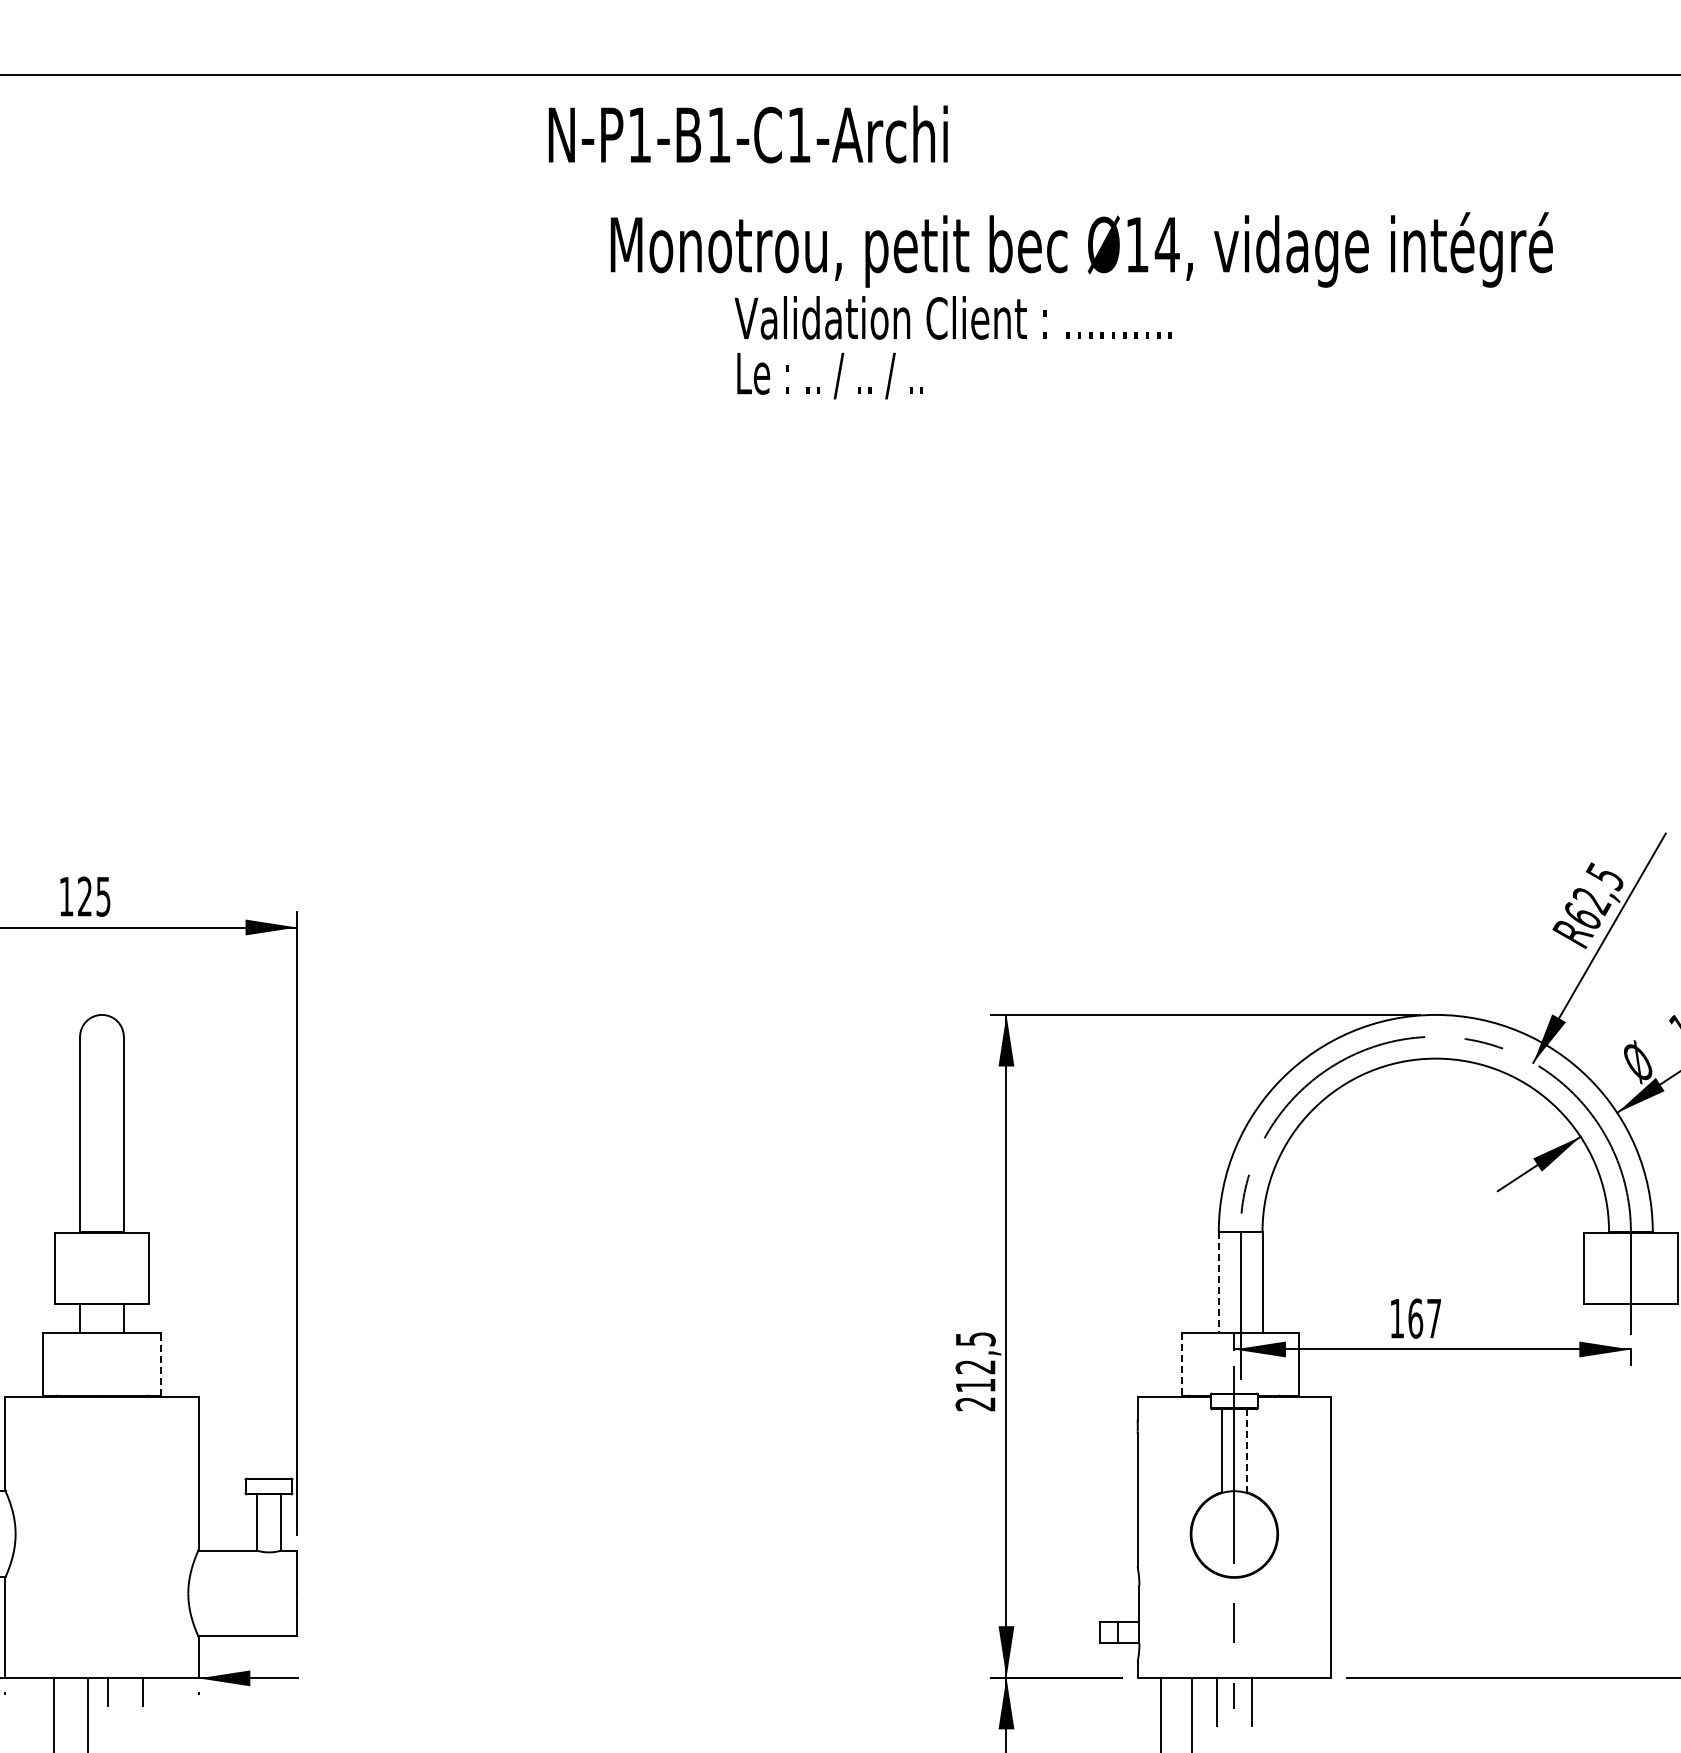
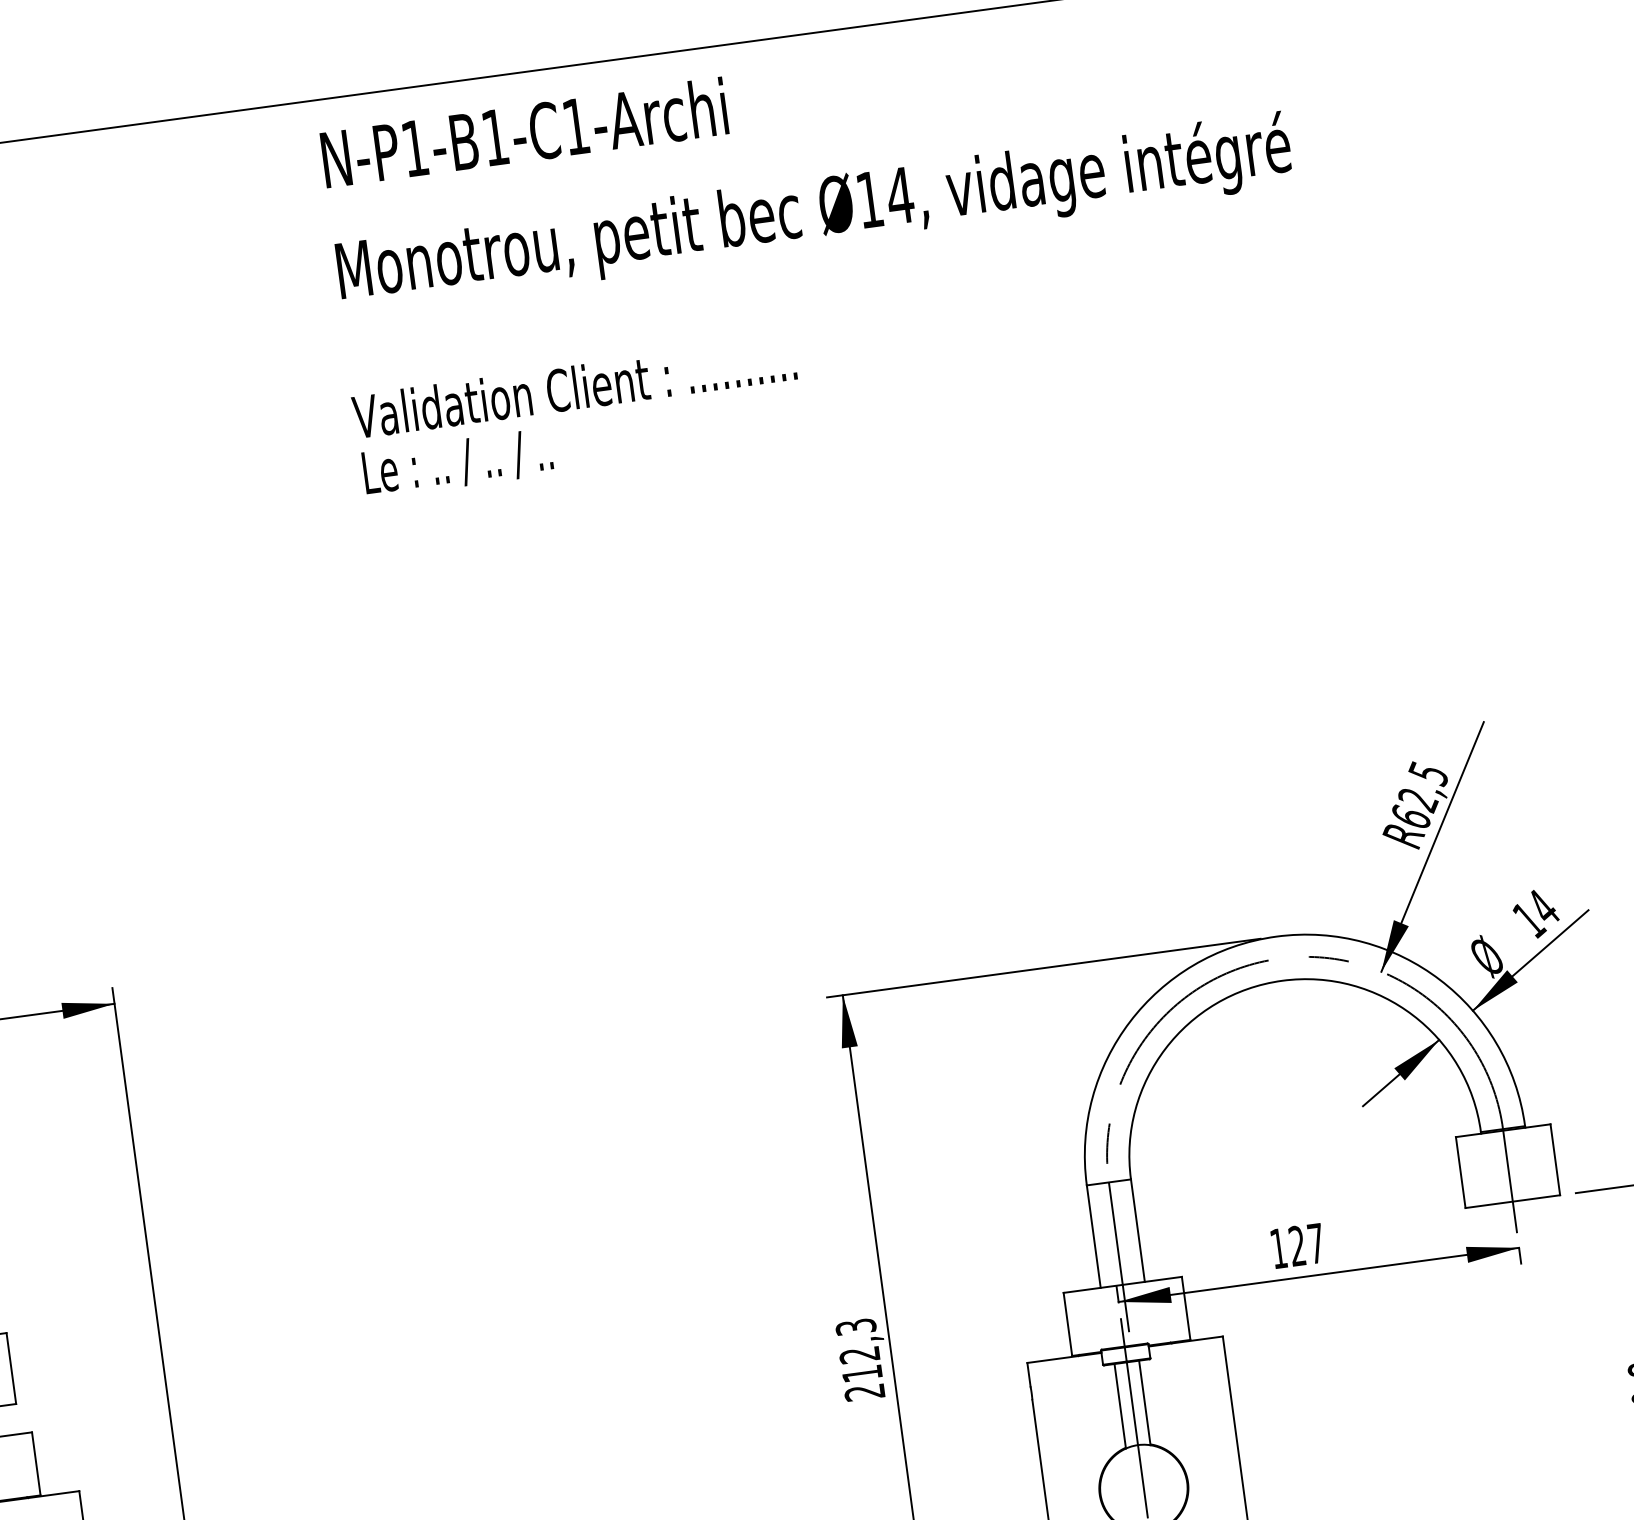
text: (747, 134) -> (523, 133), moved
text: (952, 347) -> (577, 417), moved
line: (1218, 1282) -> (1093, 1236), dashed -> solid
text: (1415, 1318) -> (1297, 1245), 167 -> 127
text: (974, 1338) -> (854, 1326), 212,5 -> 212,3
line: (160, 1364) -> (36, 1463), dashed -> solid
line: (1182, 1365) -> (1068, 1325), dashed -> solid
line: (1246, 1451) -> (1144, 1403), dashed -> solid

